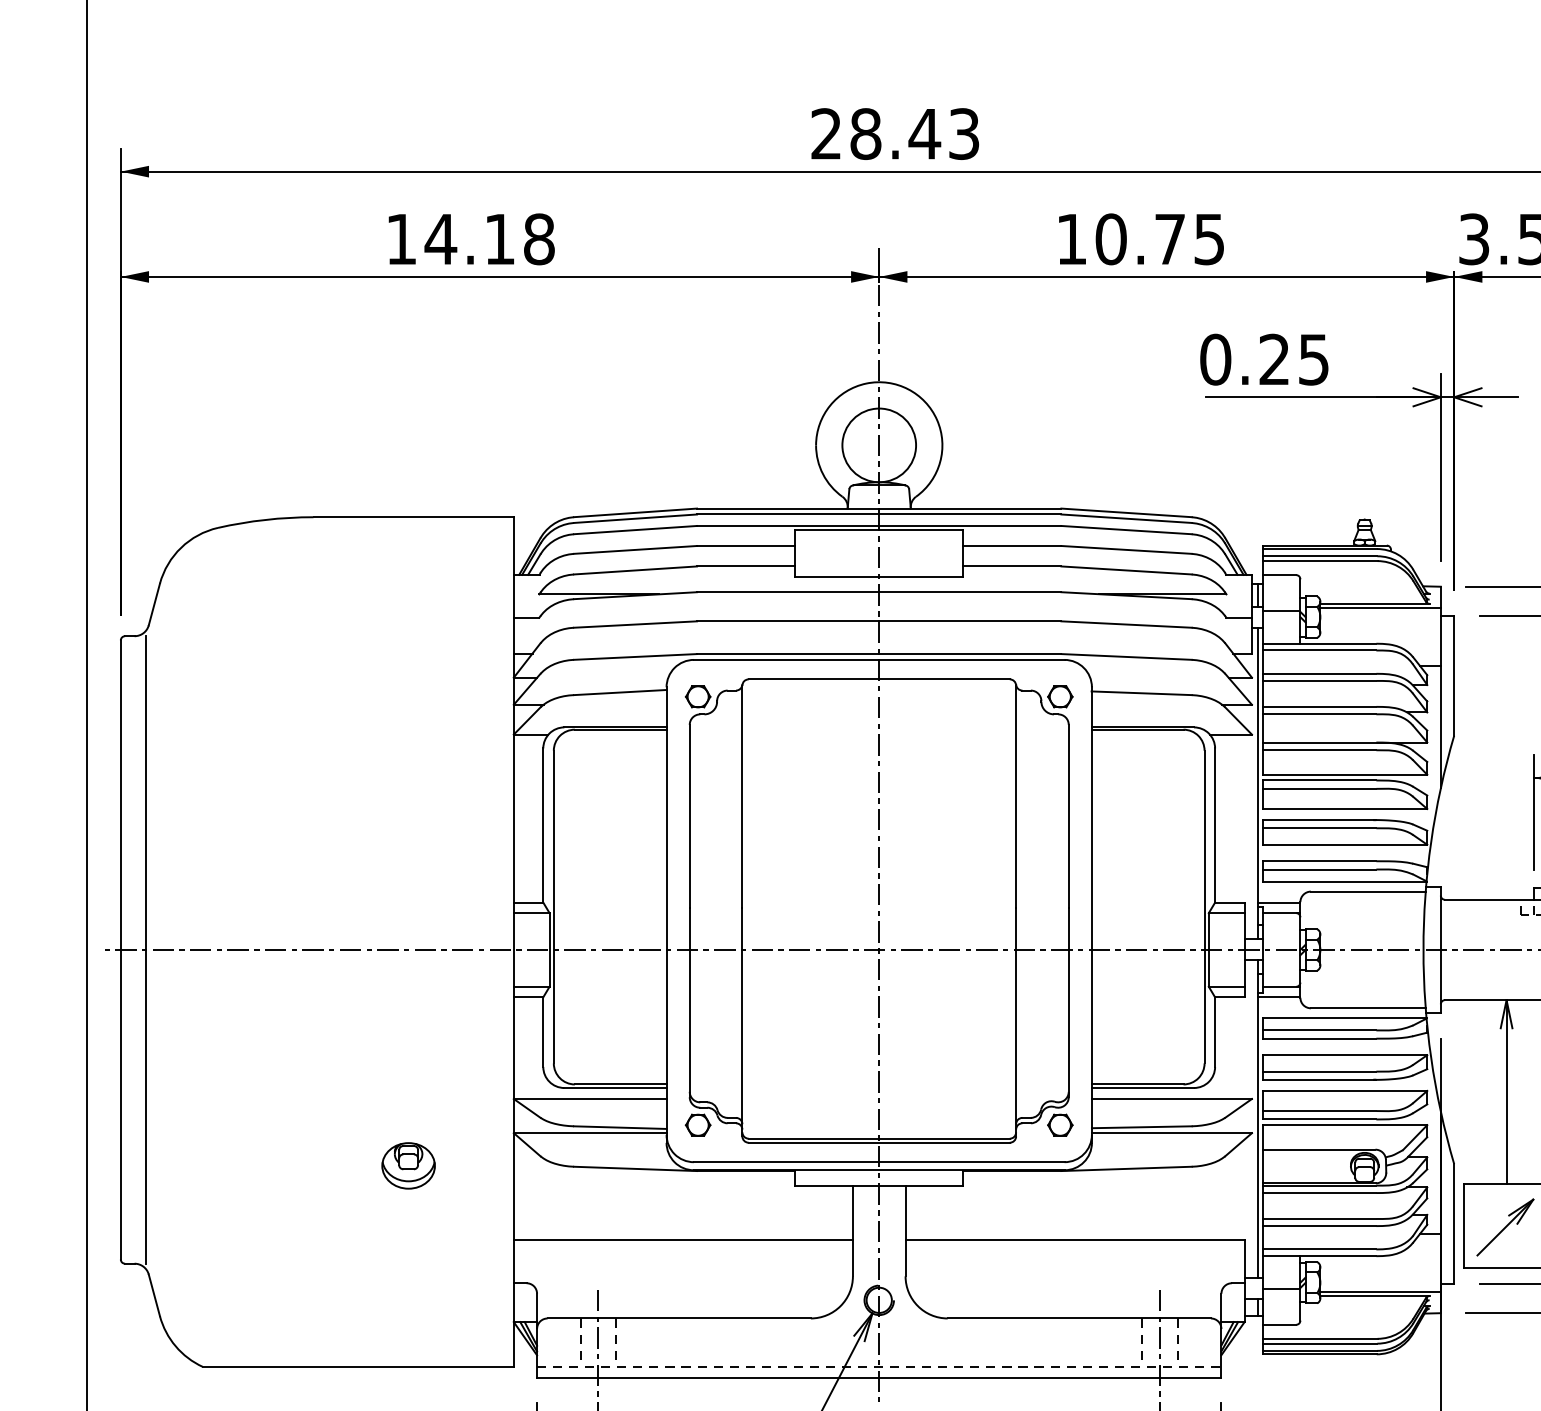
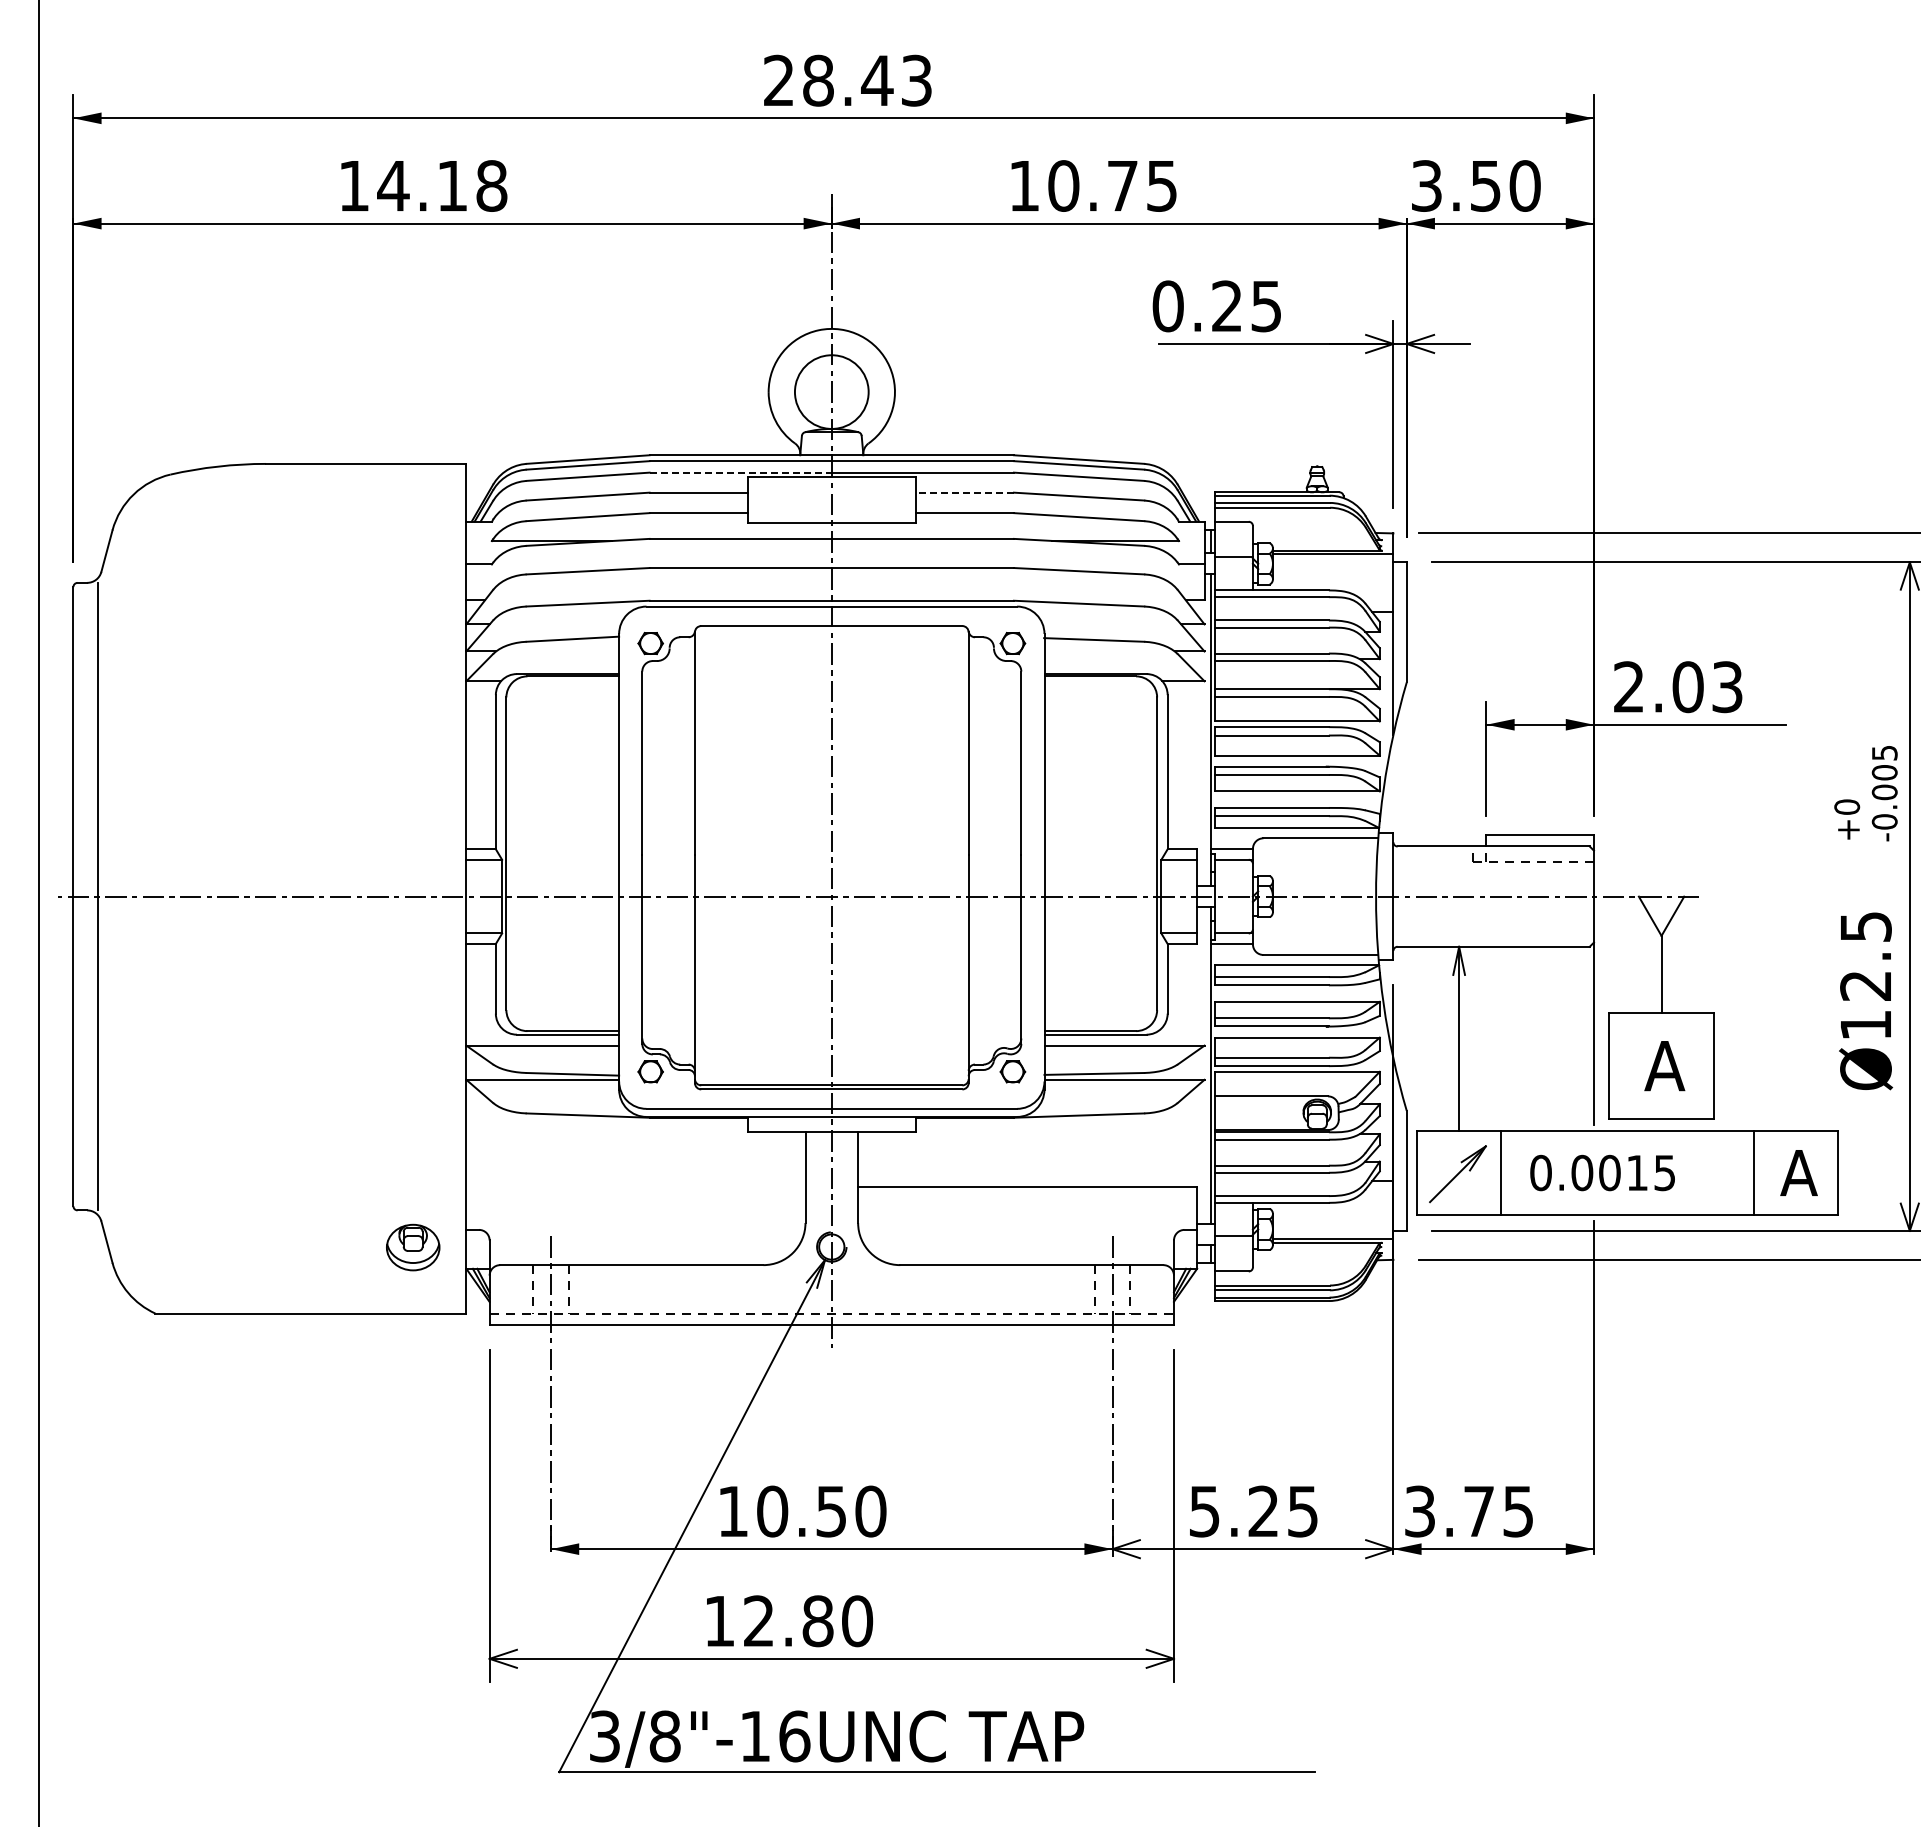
line: (788, 525) -> (741, 472), solid -> dashed
line: (1012, 545) -> (965, 492), solid -> dashed
part: (408, 1165) -> (413, 1247), moved
line: (682, 1239) -> (635, 1186), removed

